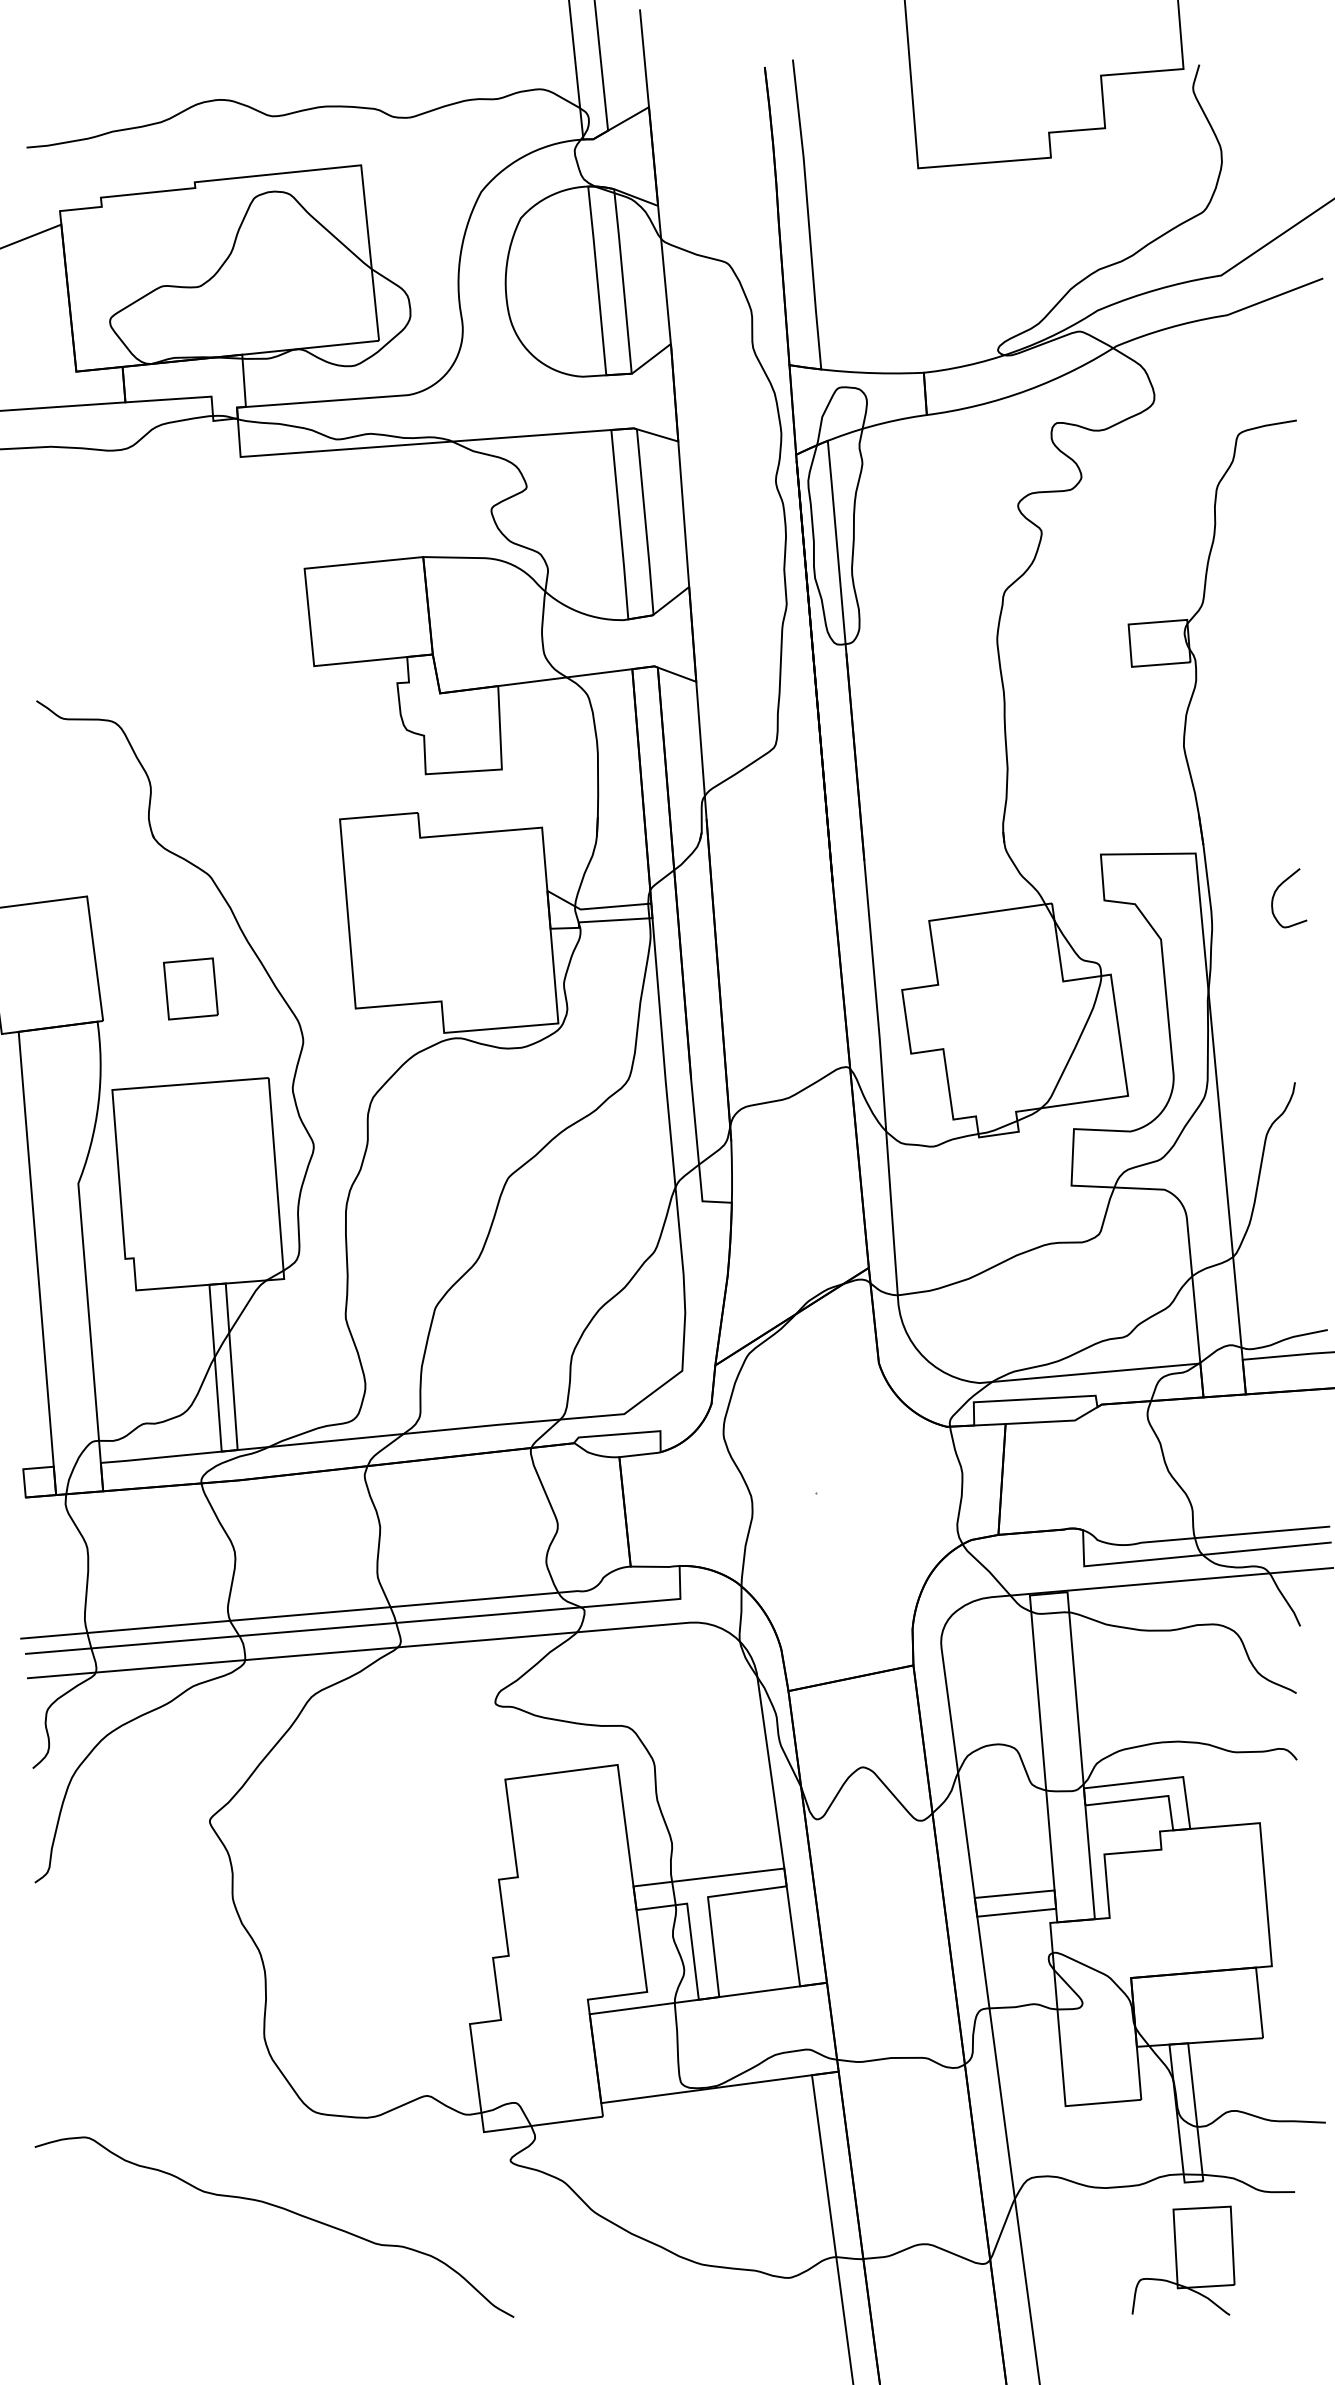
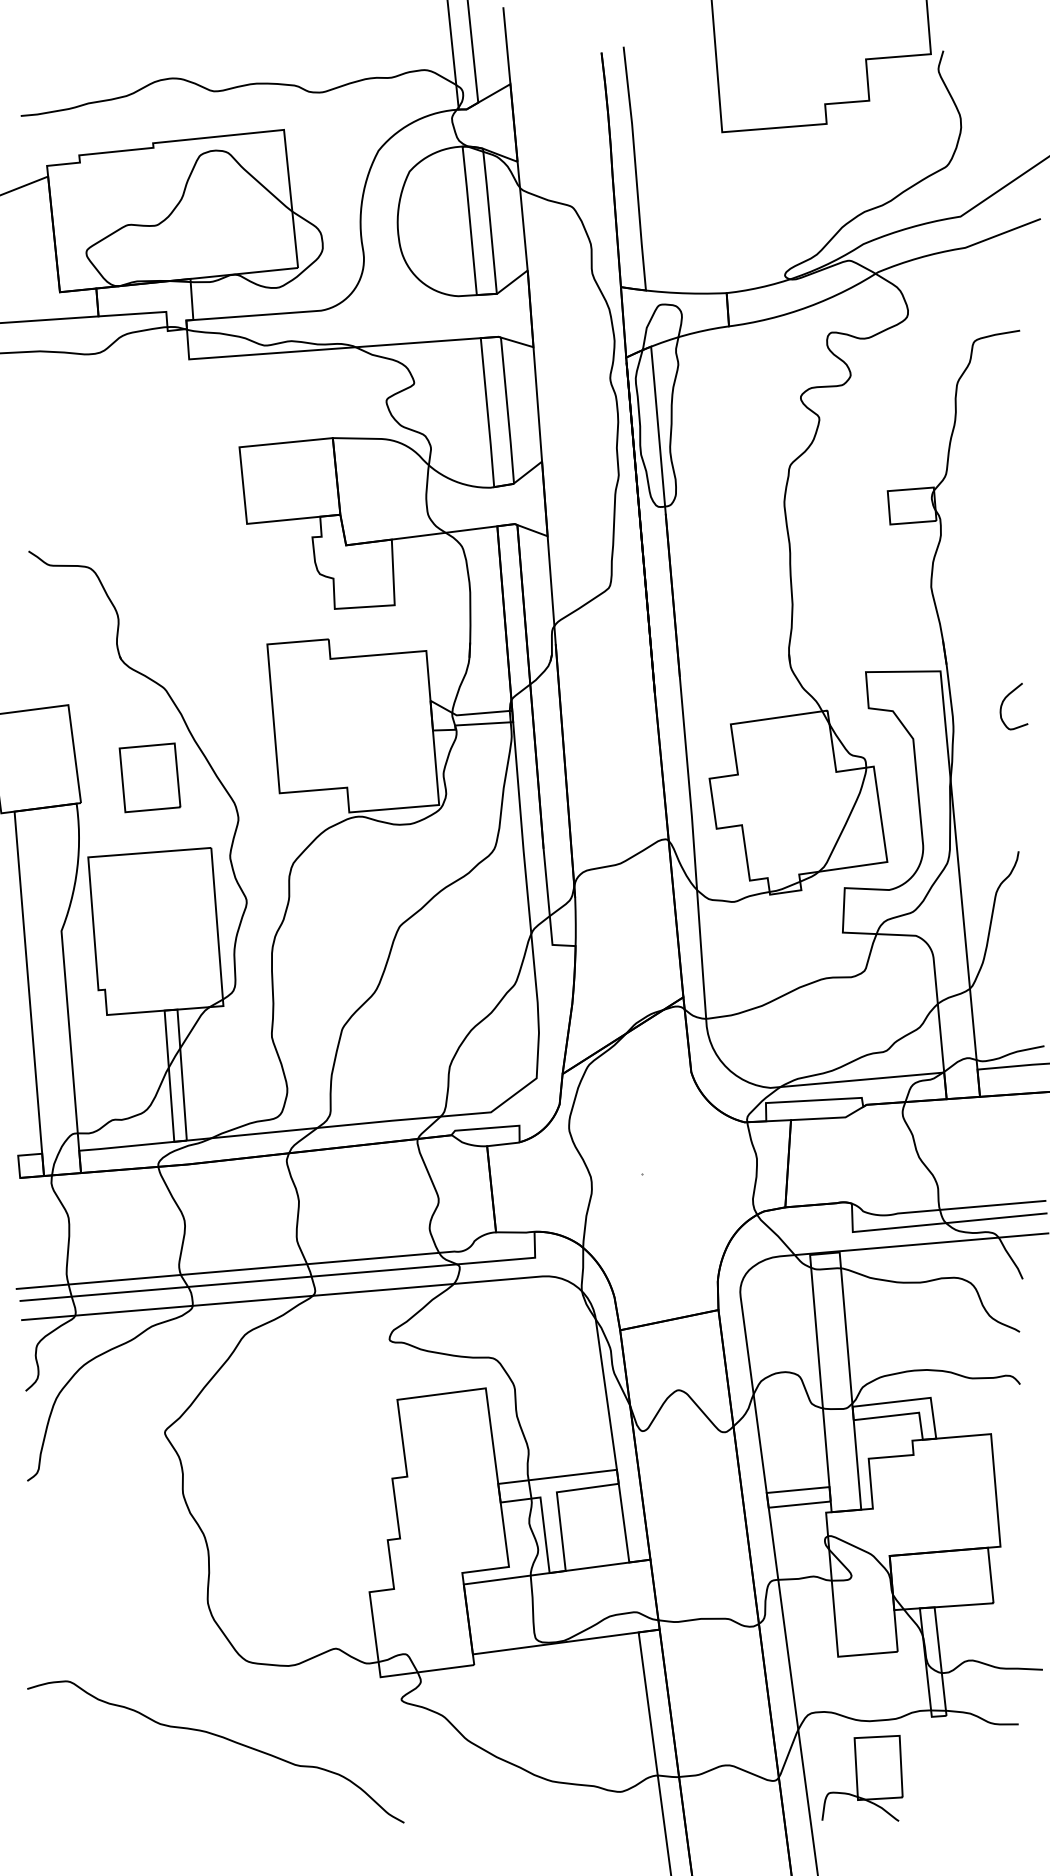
part: (190, 988) -> (149, 777), size x1.43
part: (1183, 2260) -> (862, 1778), moved

